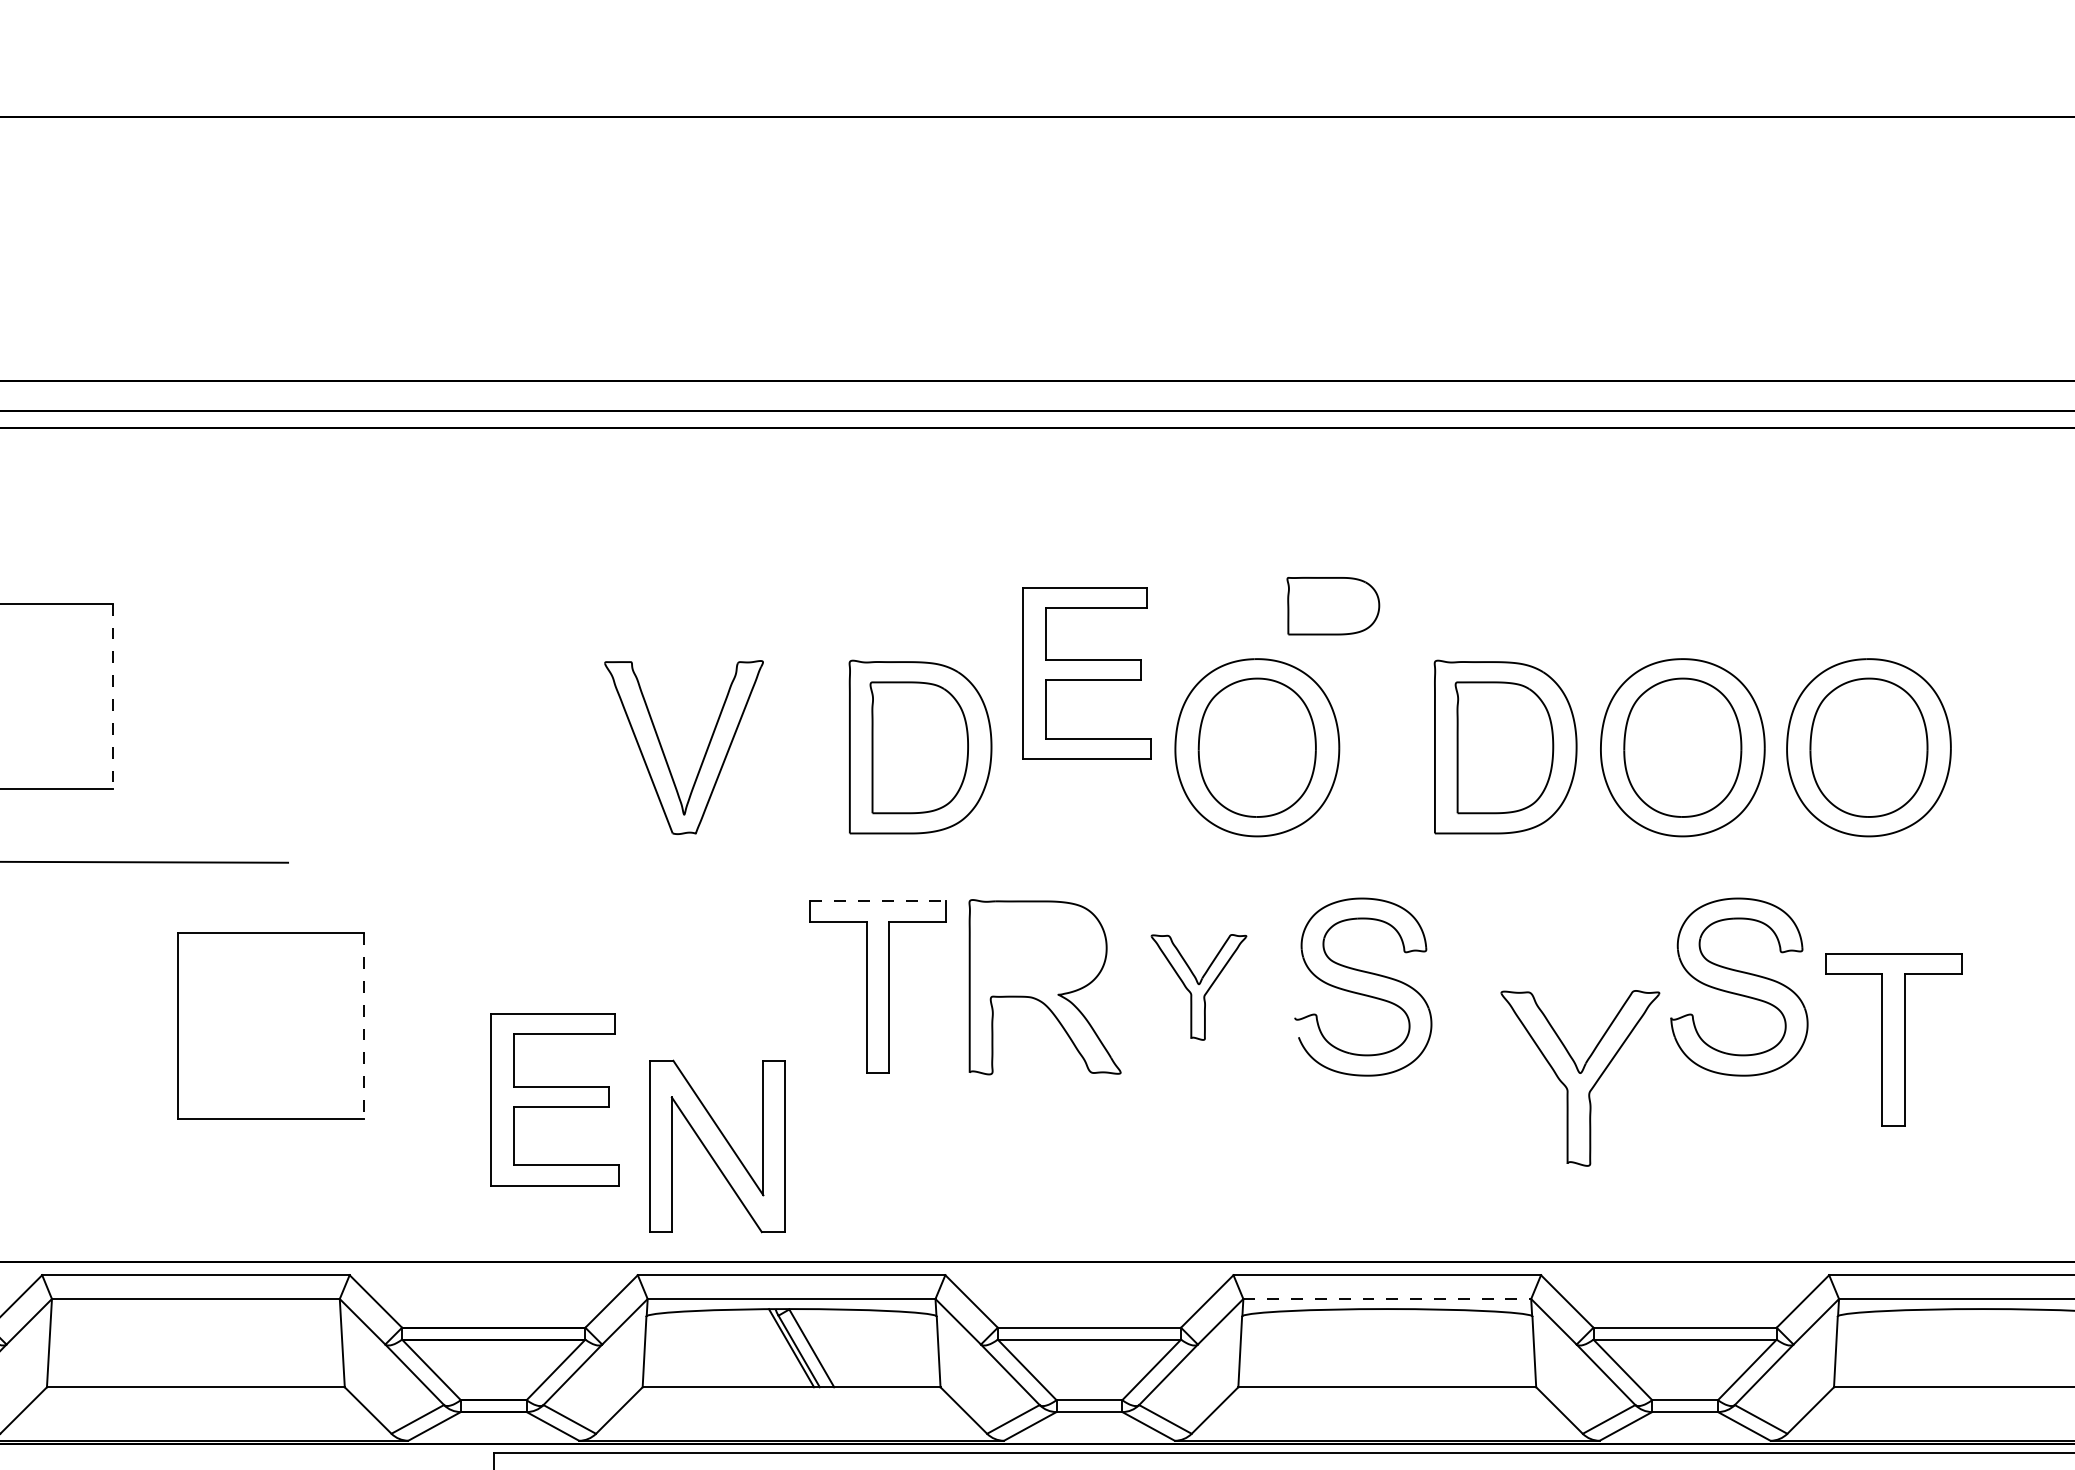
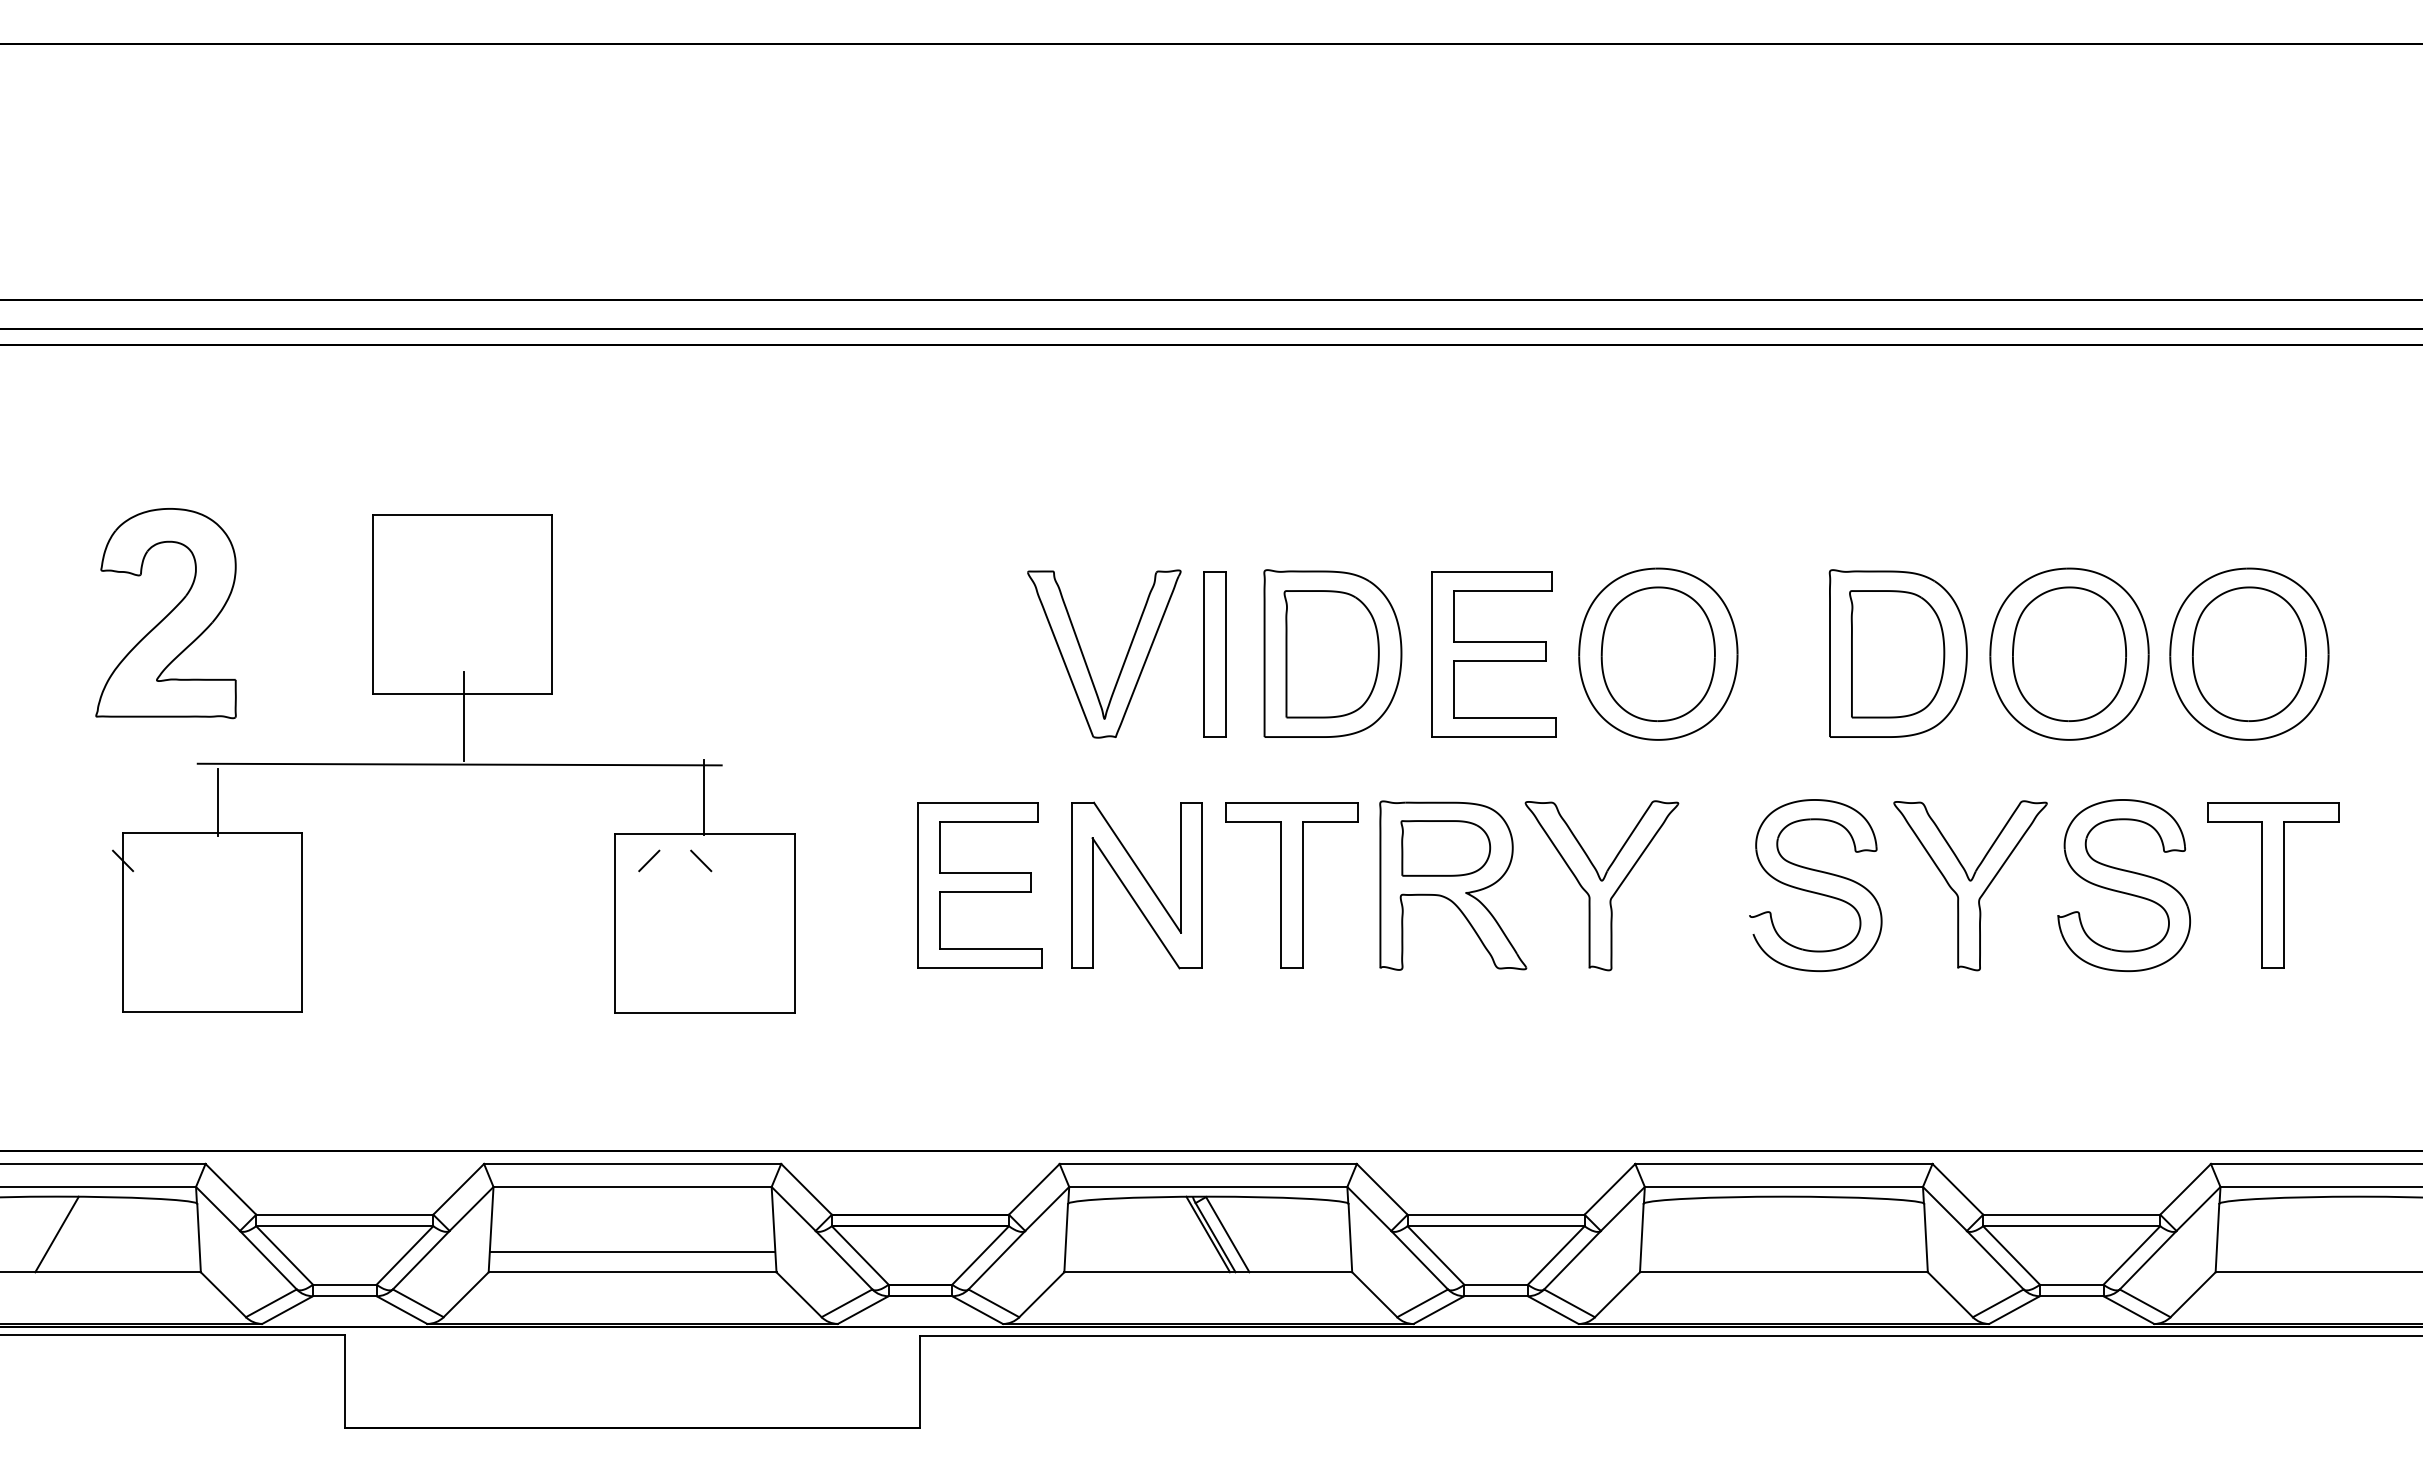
part: (1333, 606) -> (1445, 848), moved
part: (1086, 673) -> (1493, 654), moved
line: (112, 696) -> (552, 604), dashed -> solid
part: (798, 748) -> (1214, 654), added
line: (21, 812) -> (464, 716), added
line: (269, 895) -> (703, 797), added
line: (878, 901) -> (1292, 802), dashed -> solid
line: (213, 961) -> (649, 860), added
line: (267, 961) -> (701, 860), added
part: (1198, 987) -> (1601, 885), size x1.67
part: (1362, 993) -> (1814, 891), moved
line: (363, 1026) -> (794, 923), dashed -> solid
part: (1893, 1039) -> (2273, 885), moved
part: (1580, 1078) -> (1970, 885), moved
part: (554, 1099) -> (979, 885), moved
part: (717, 1146) -> (1136, 885), moved
line: (1387, 1298) -> (1784, 1186), dashed -> solid
line: (195, 1366) -> (632, 1252), added

